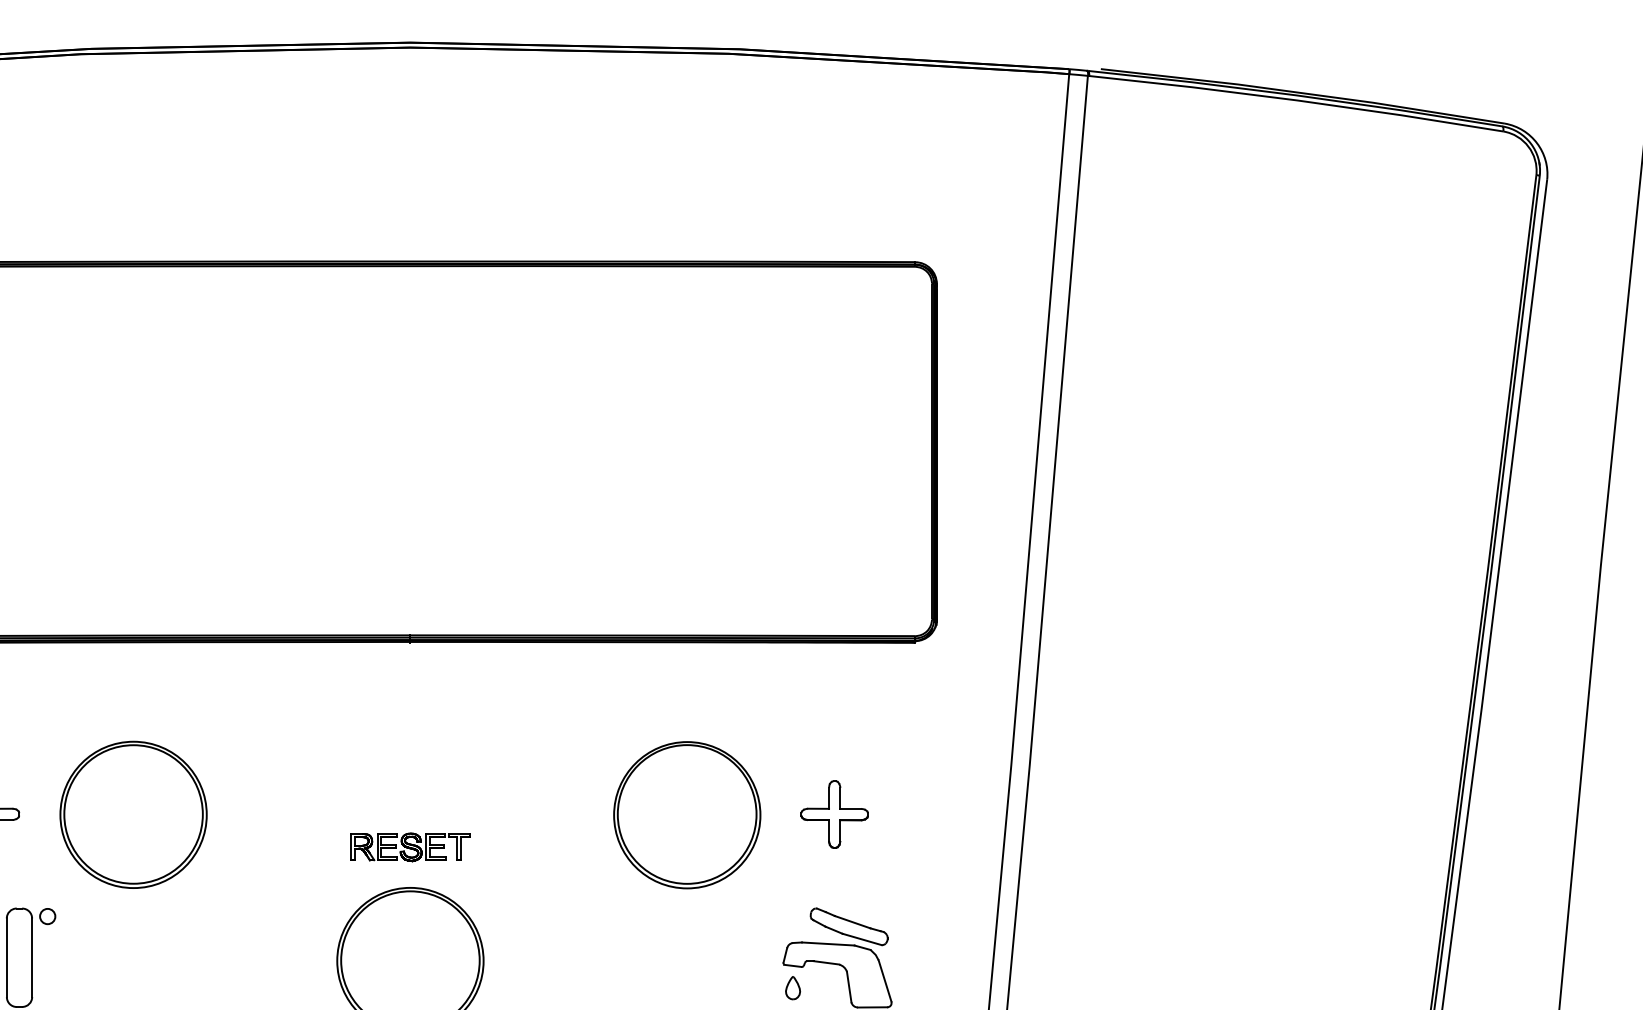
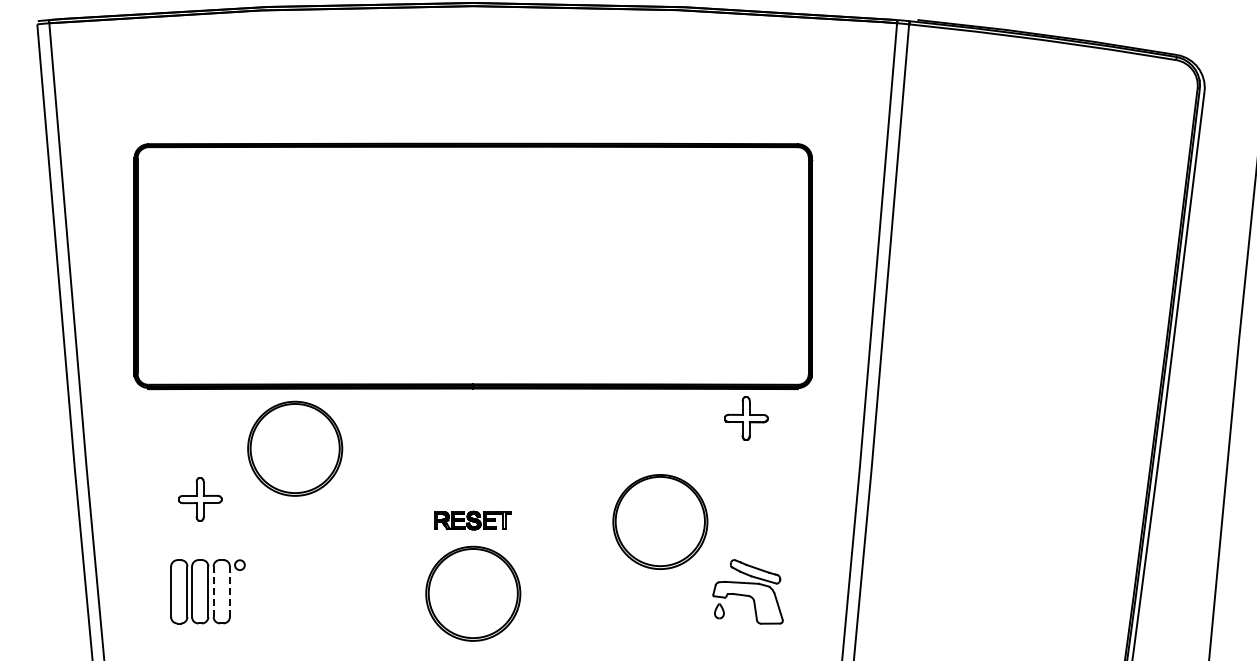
part: (134, 814) -> (295, 448), moved
part: (687, 814) -> (660, 521), moved
part: (835, 814) -> (746, 418), moved
line: (6, 957) -> (213, 591), solid -> dashed
line: (31, 958) -> (229, 592), solid -> dashed

